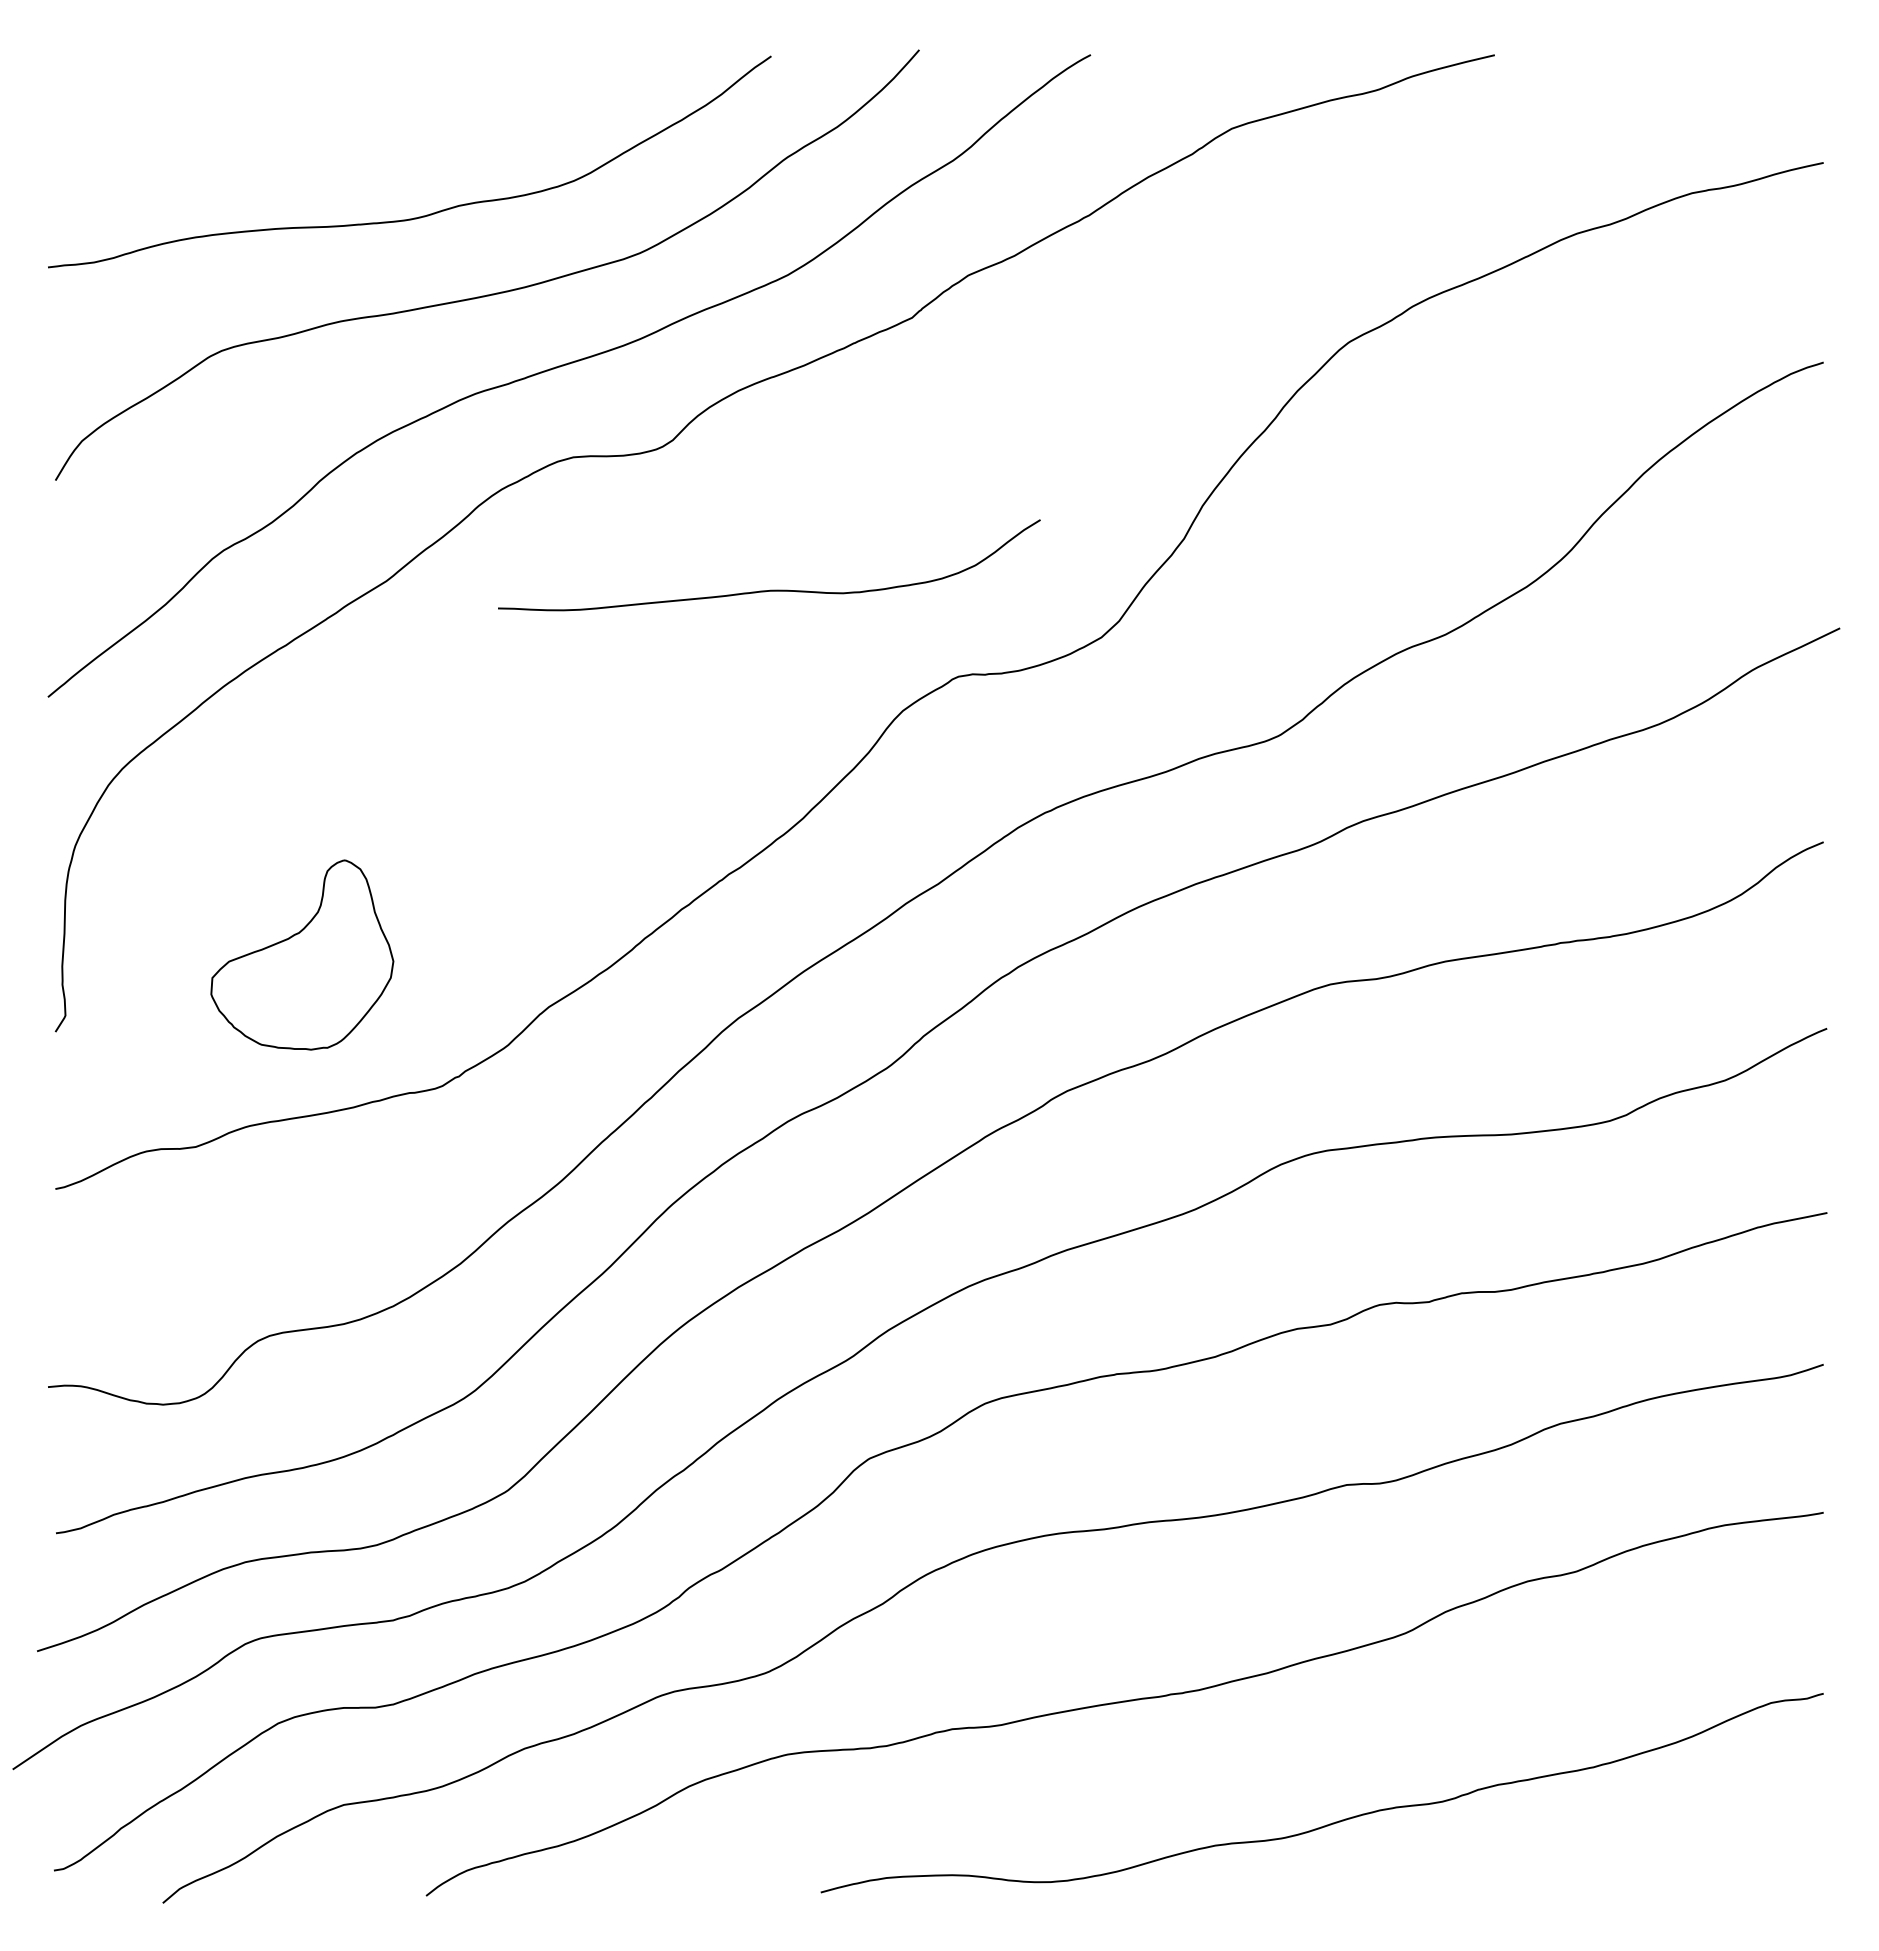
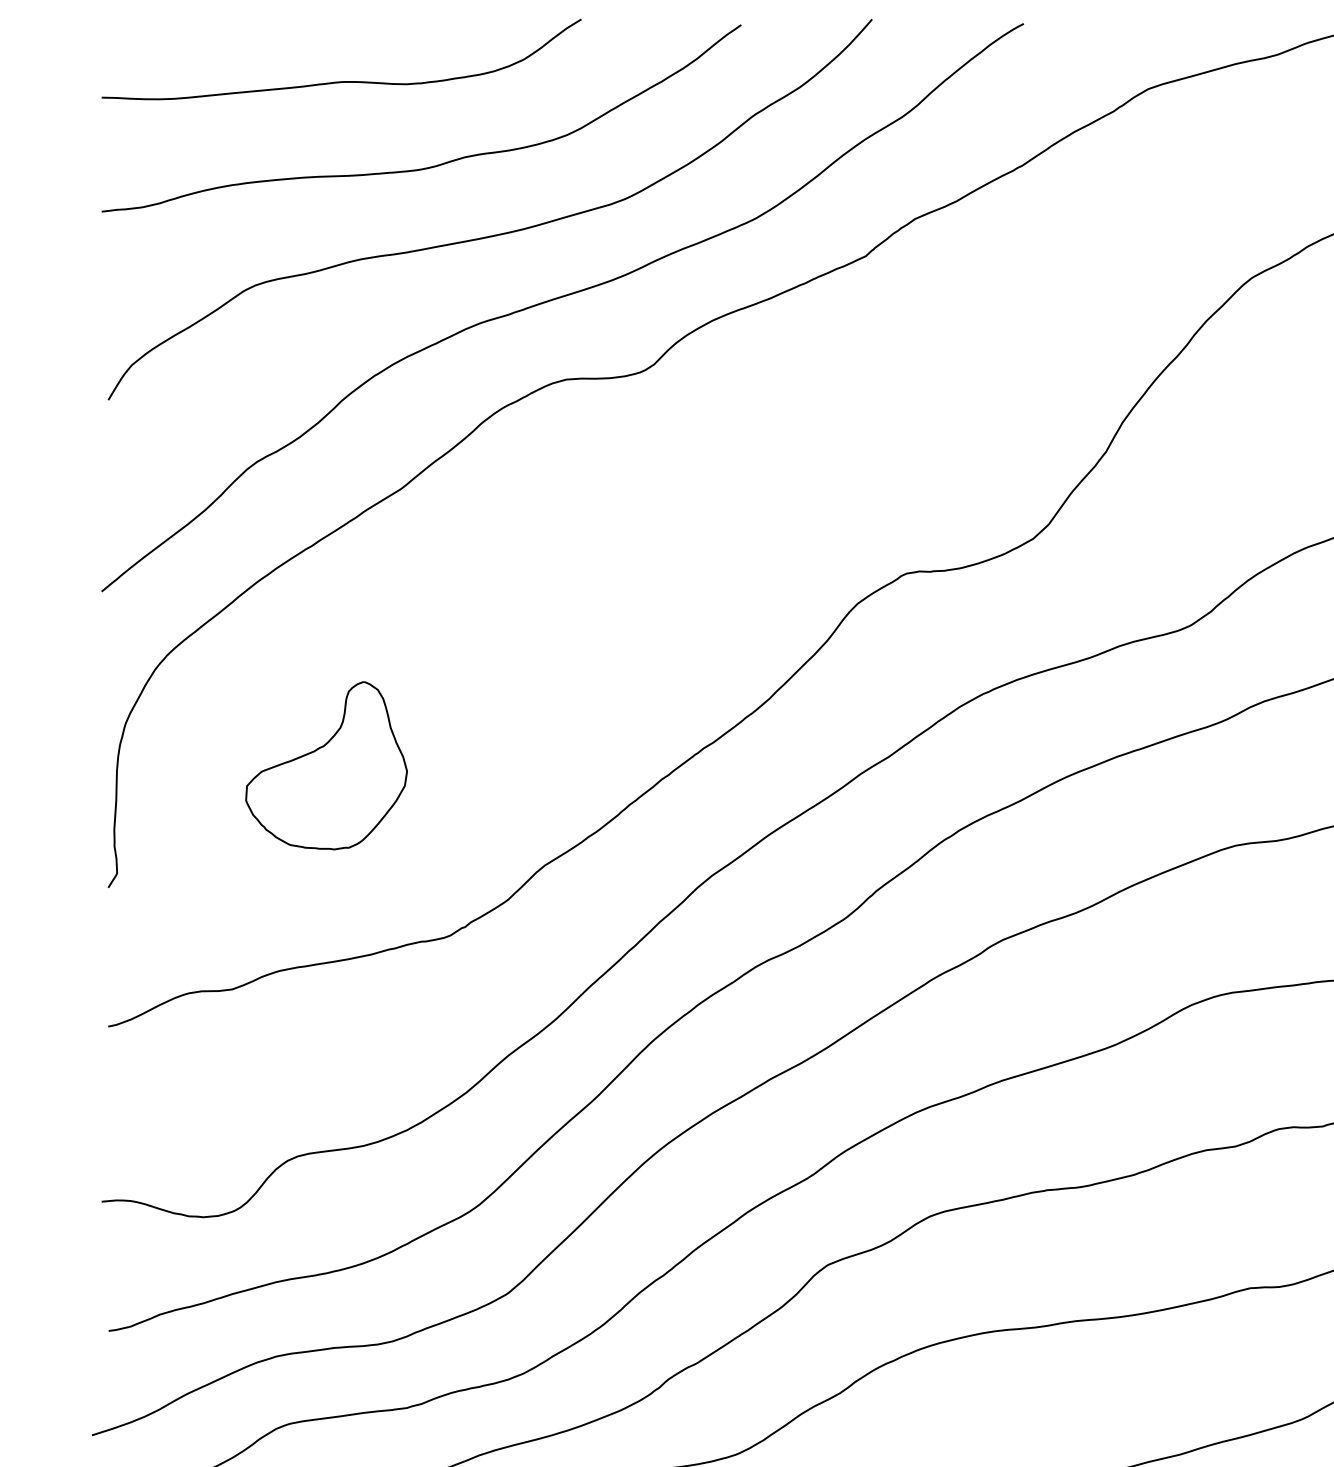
curve: (770, 589) -> (342, 80), moved
part: (302, 954) -> (326, 765), moved

